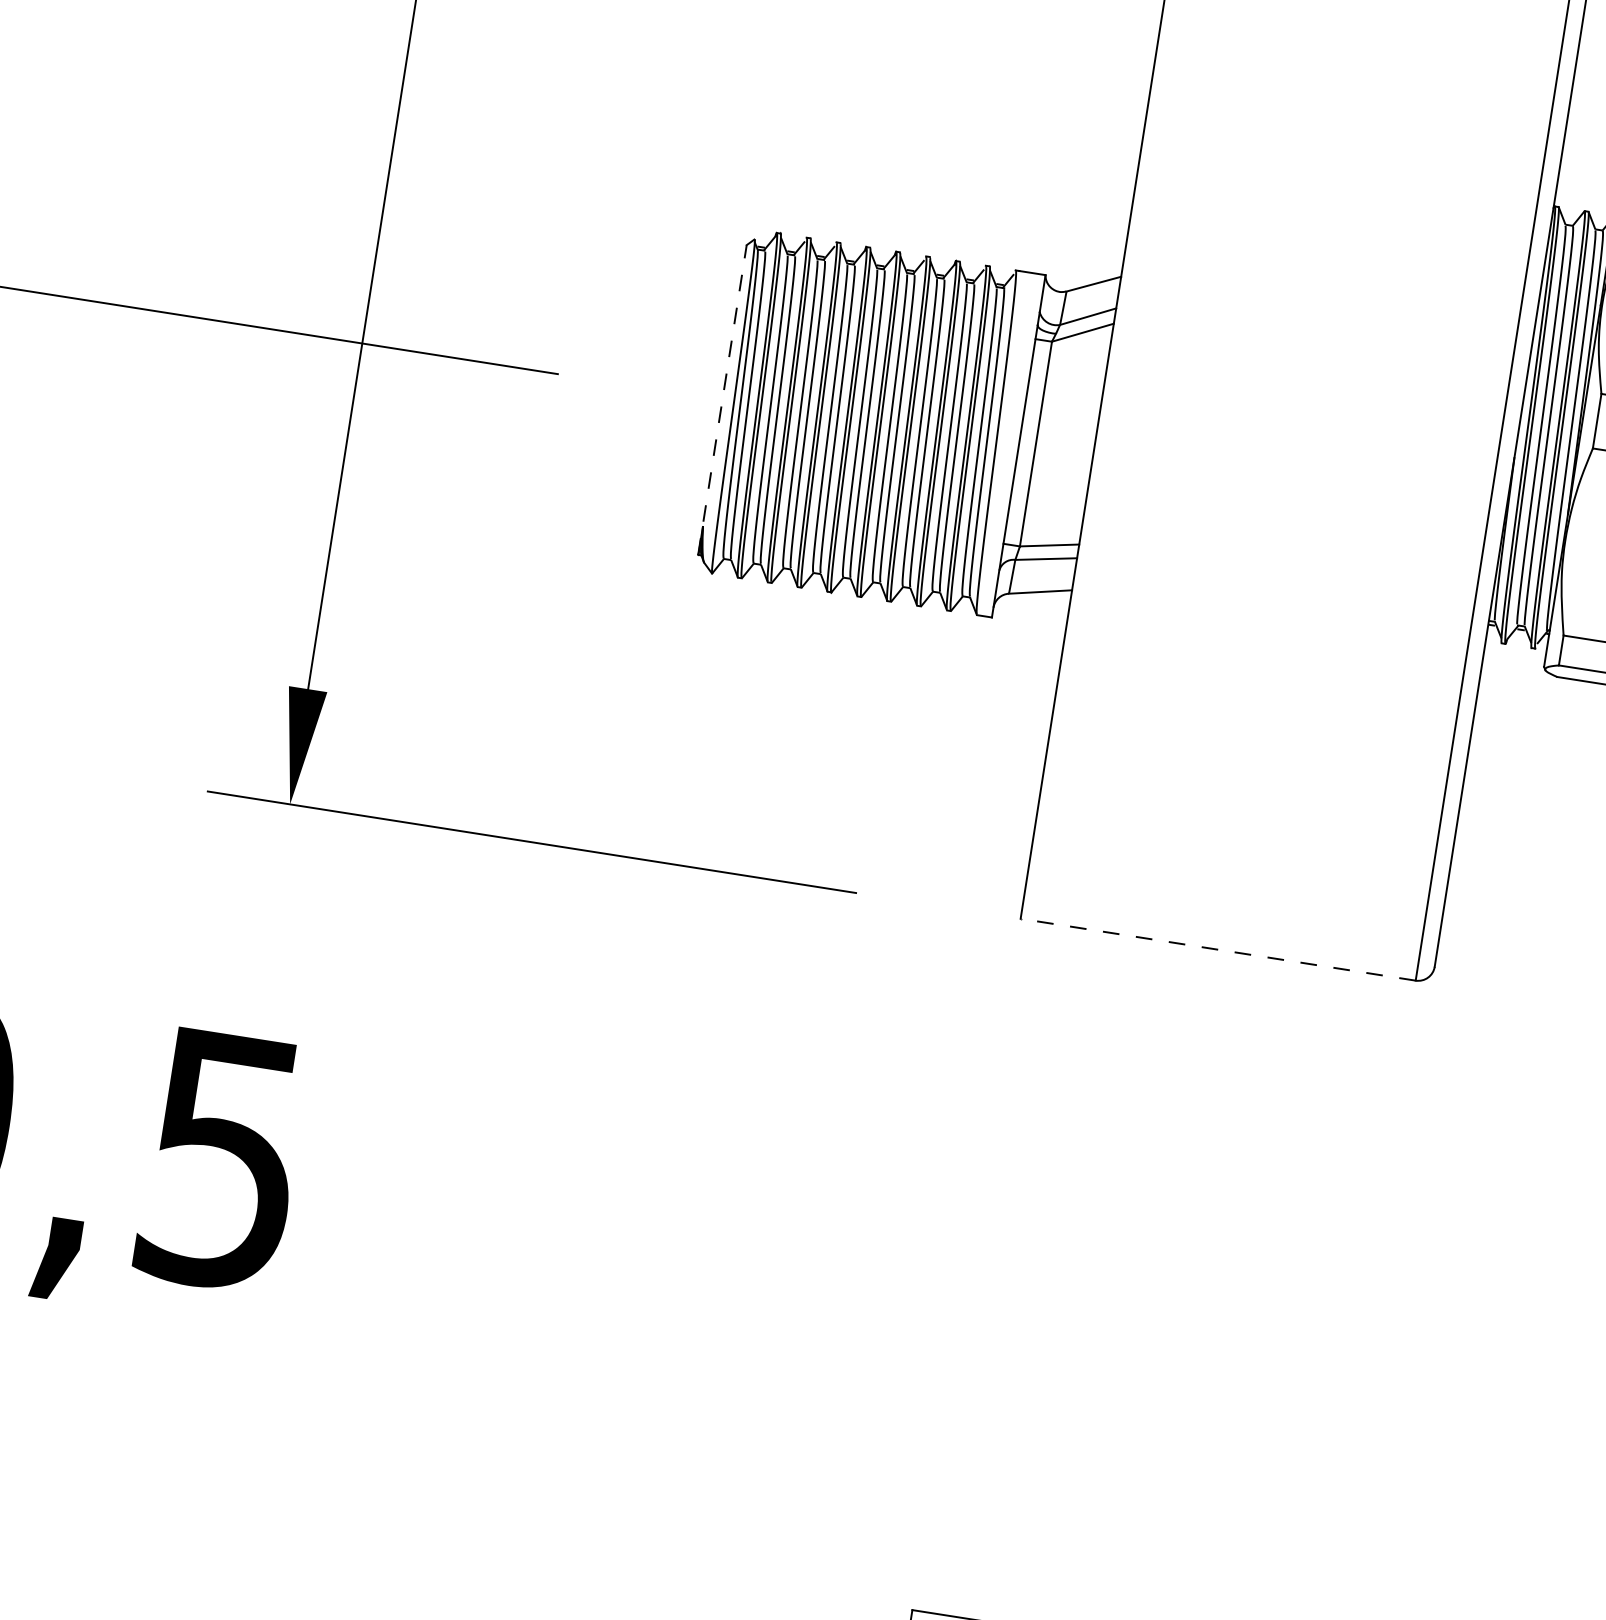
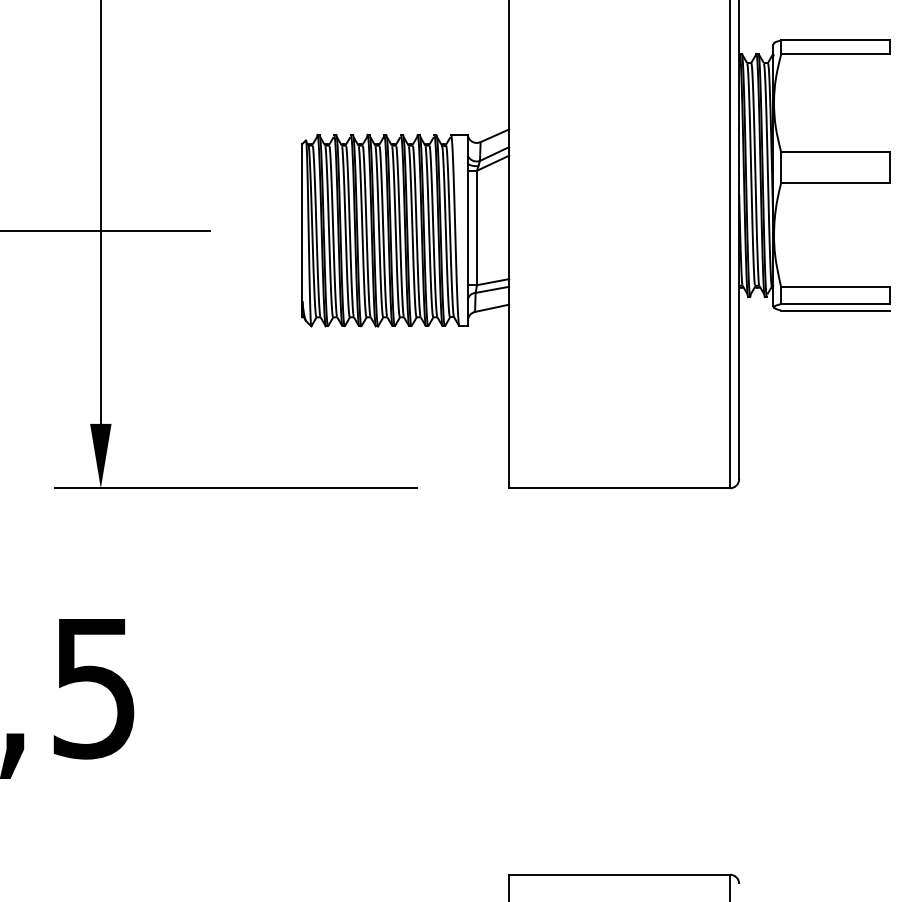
line: (723, 399) -> (302, 230), dashed -> solid
line: (1217, 950) -> (619, 488), dashed -> solid

